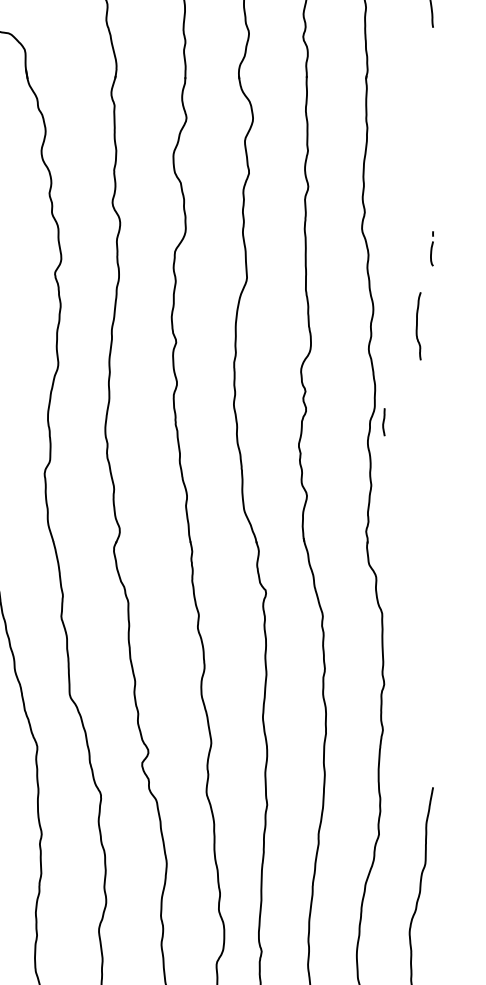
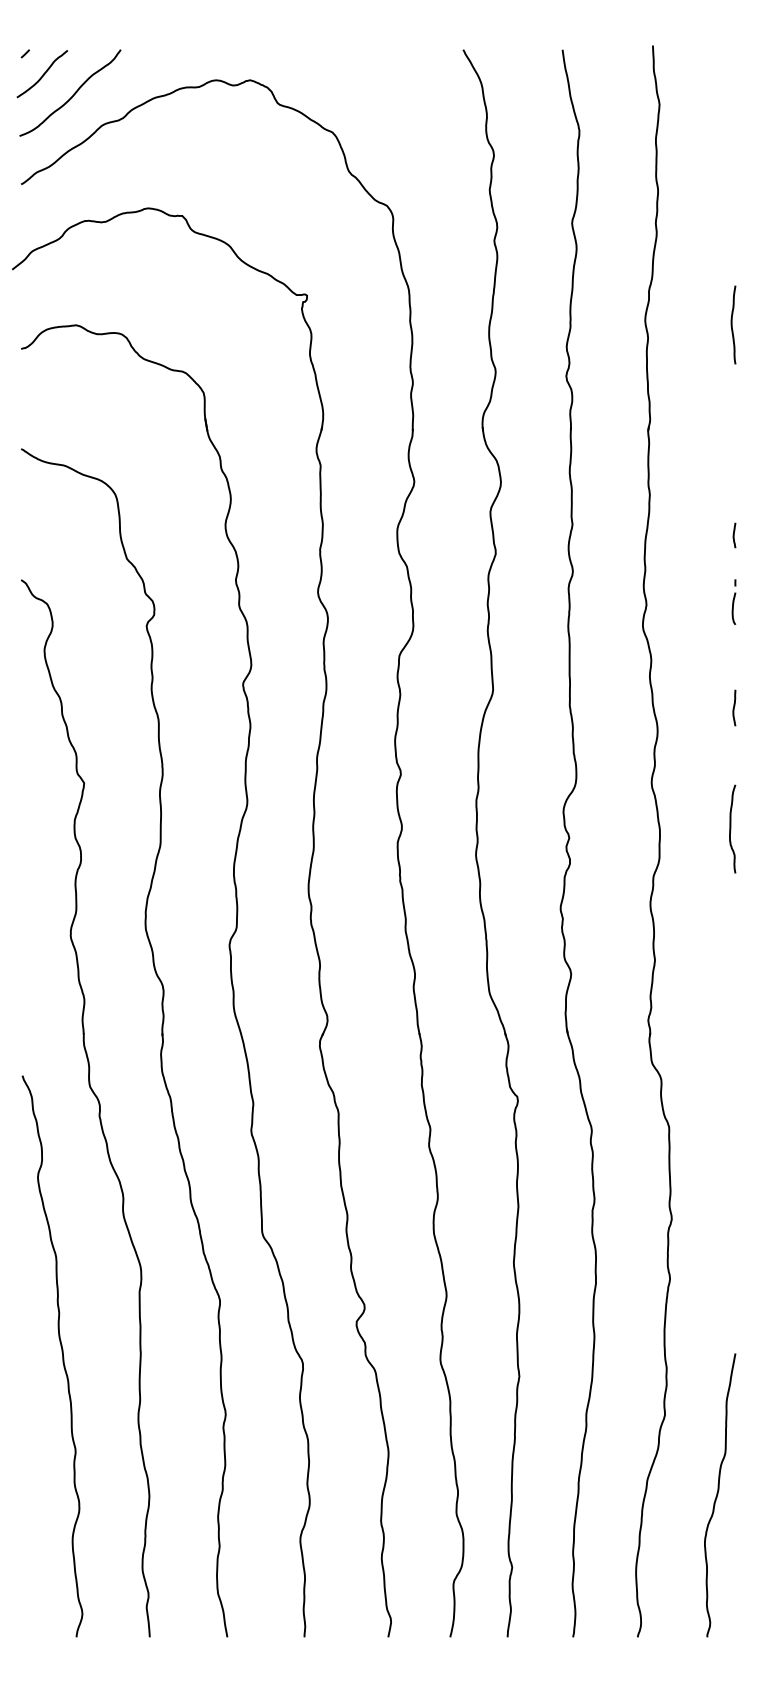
curve: (432, 159) -> (734, 535), added
part: (431, 248) -> (733, 601), moved
curve: (417, 325) -> (731, 828), moved
curve: (384, 421) -> (734, 707), moved

